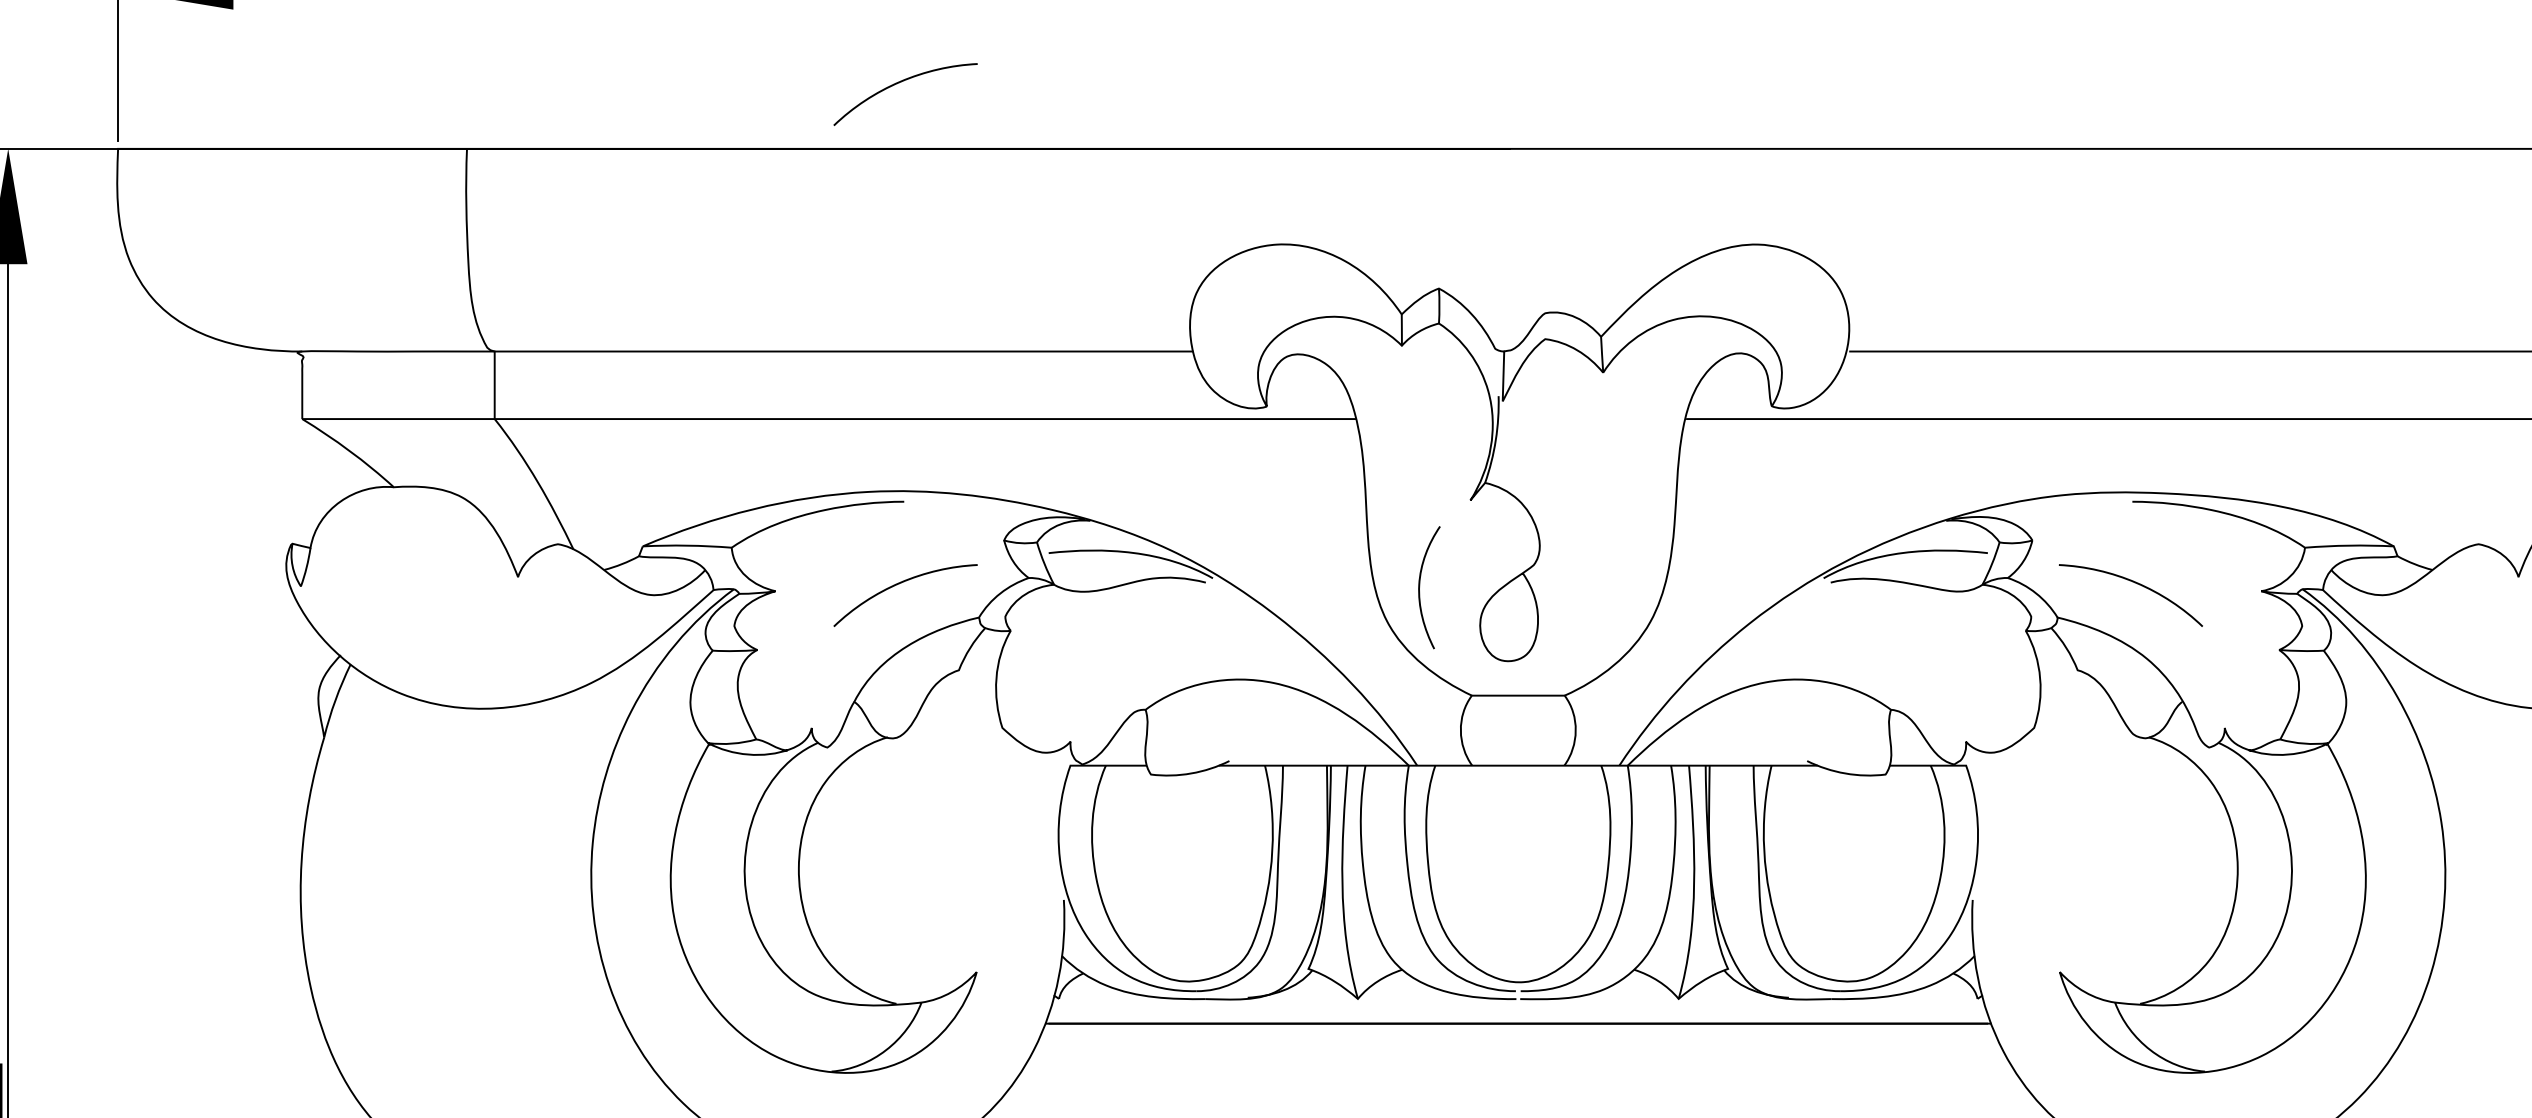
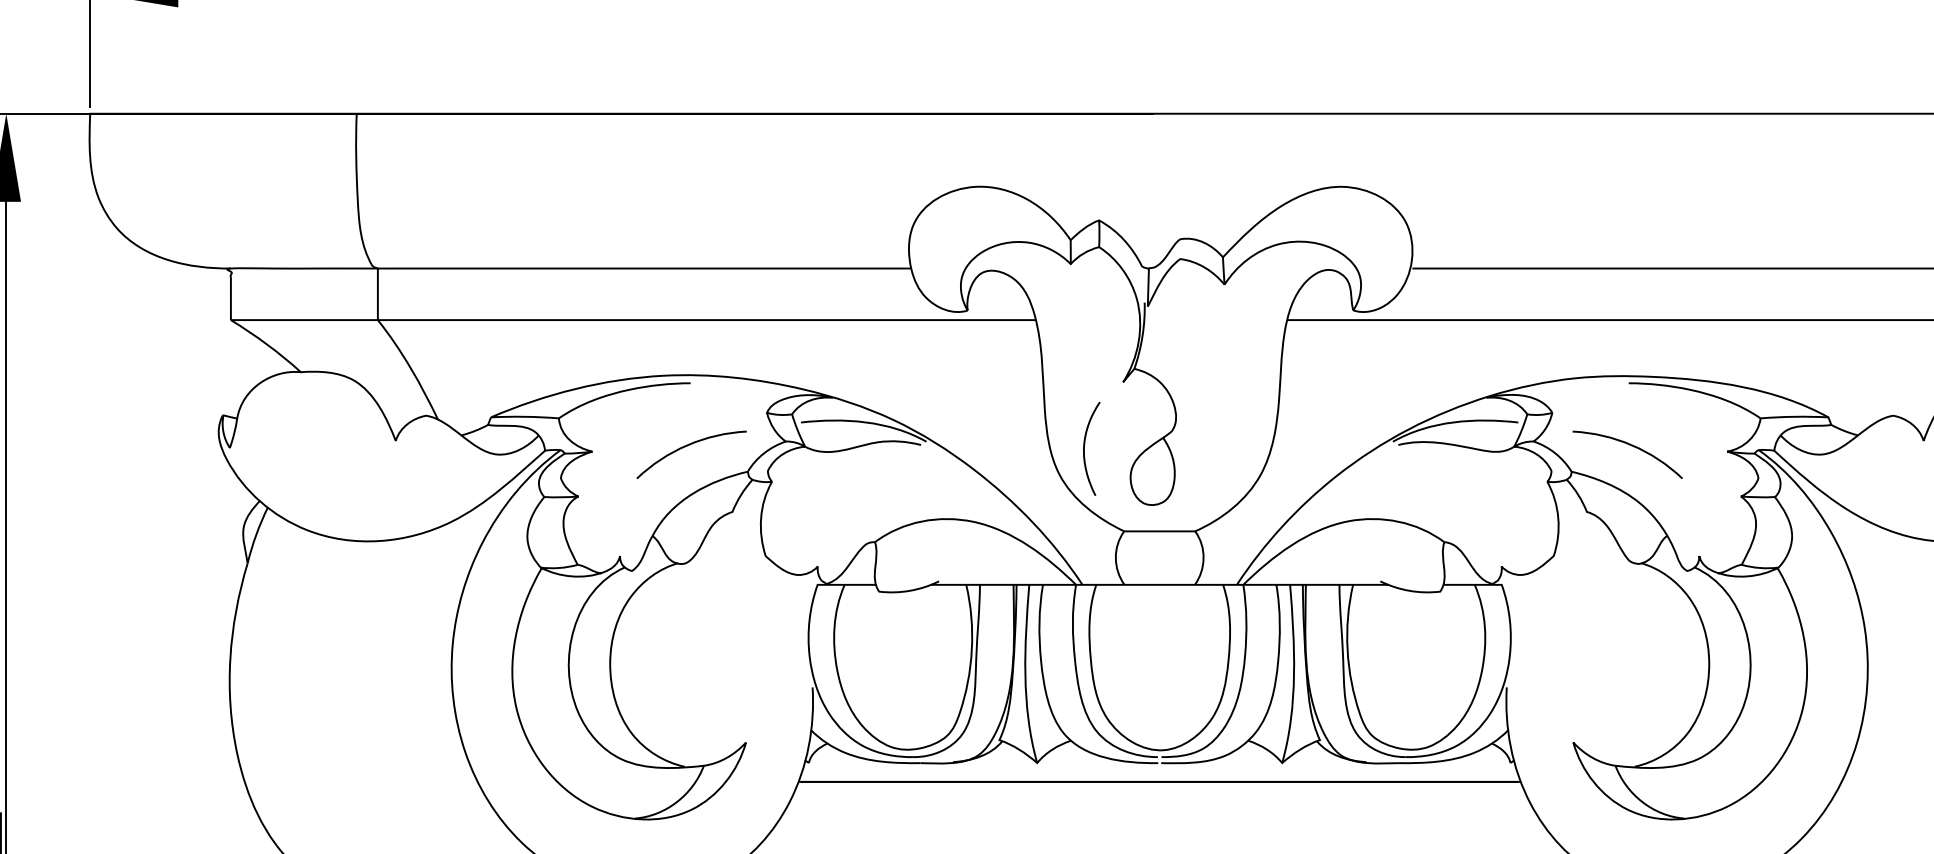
curve: (899, 83) -> (687, 63), removed

